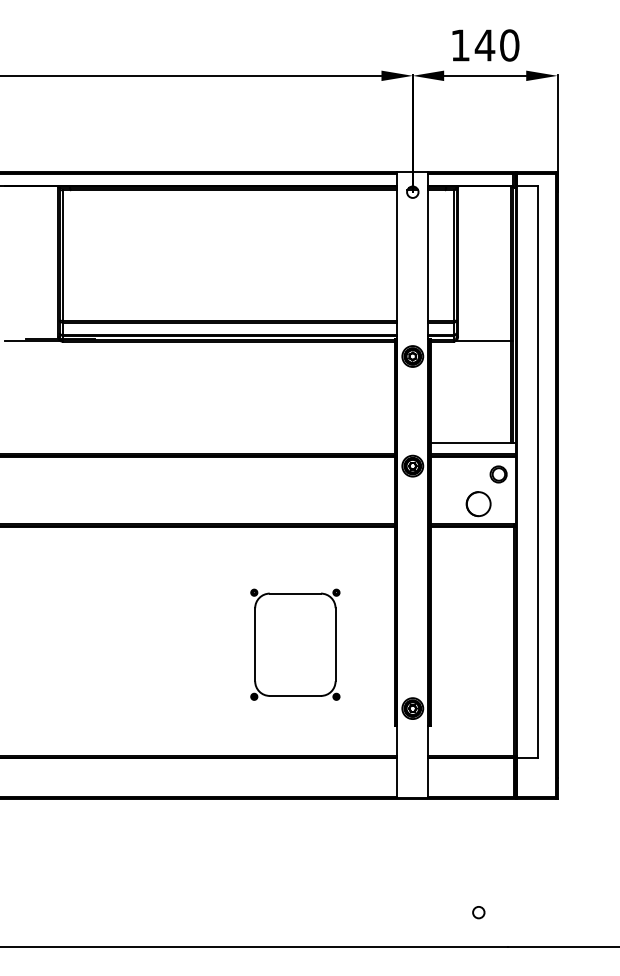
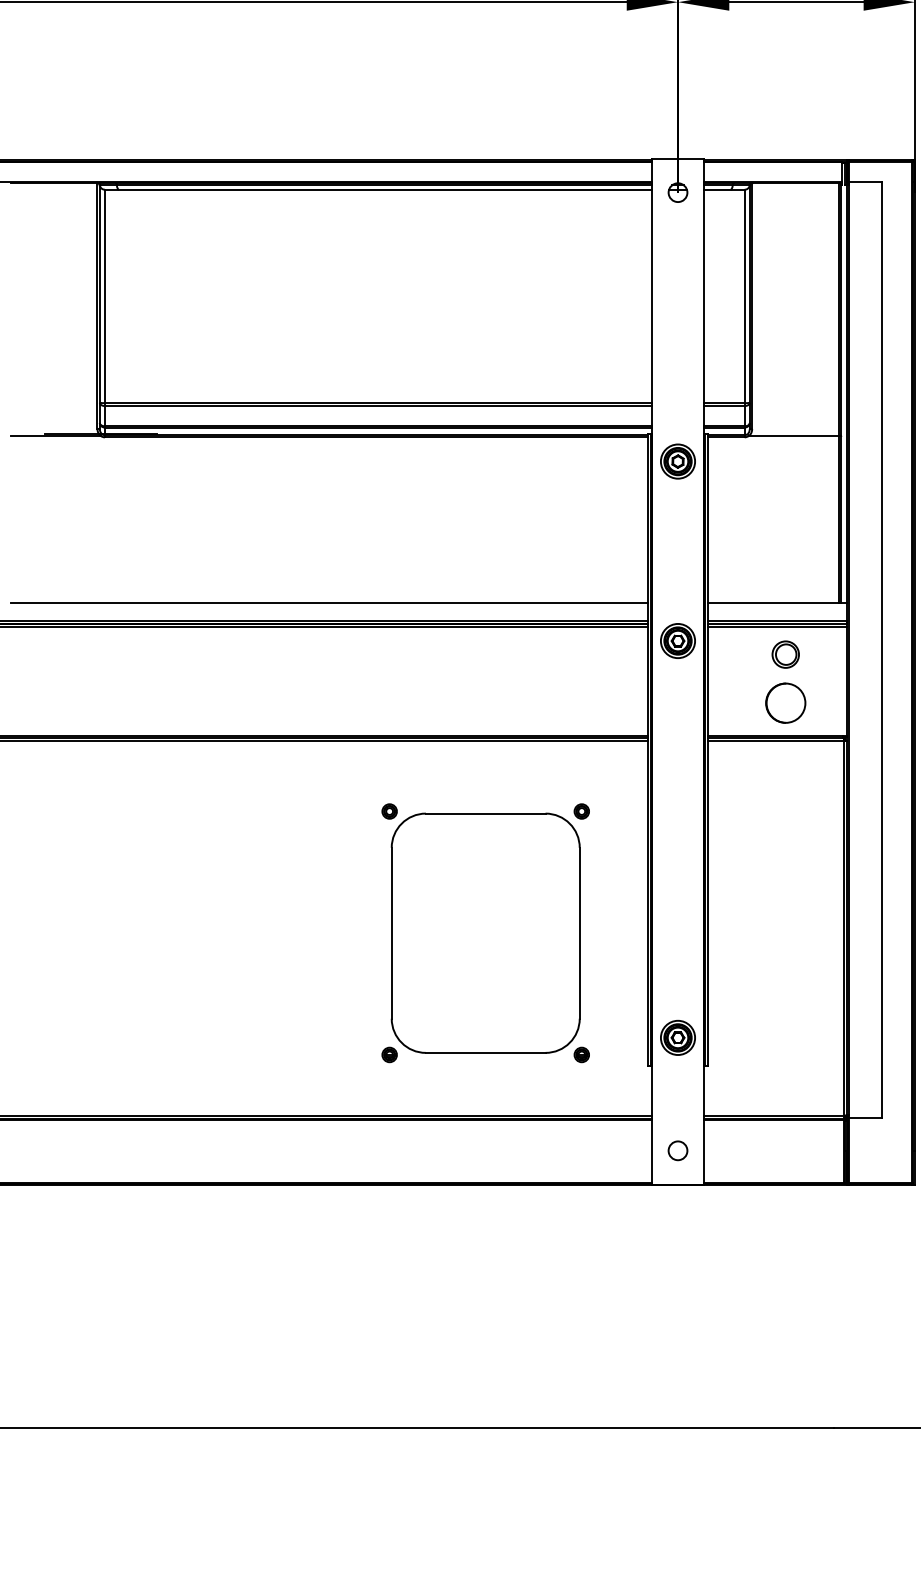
line: (199, 443) -> (328, 603), added
part: (498, 474) -> (785, 654), moved
part: (295, 644) -> (486, 932), size x1.43
circle: (478, 912) -> (677, 1150), moved

